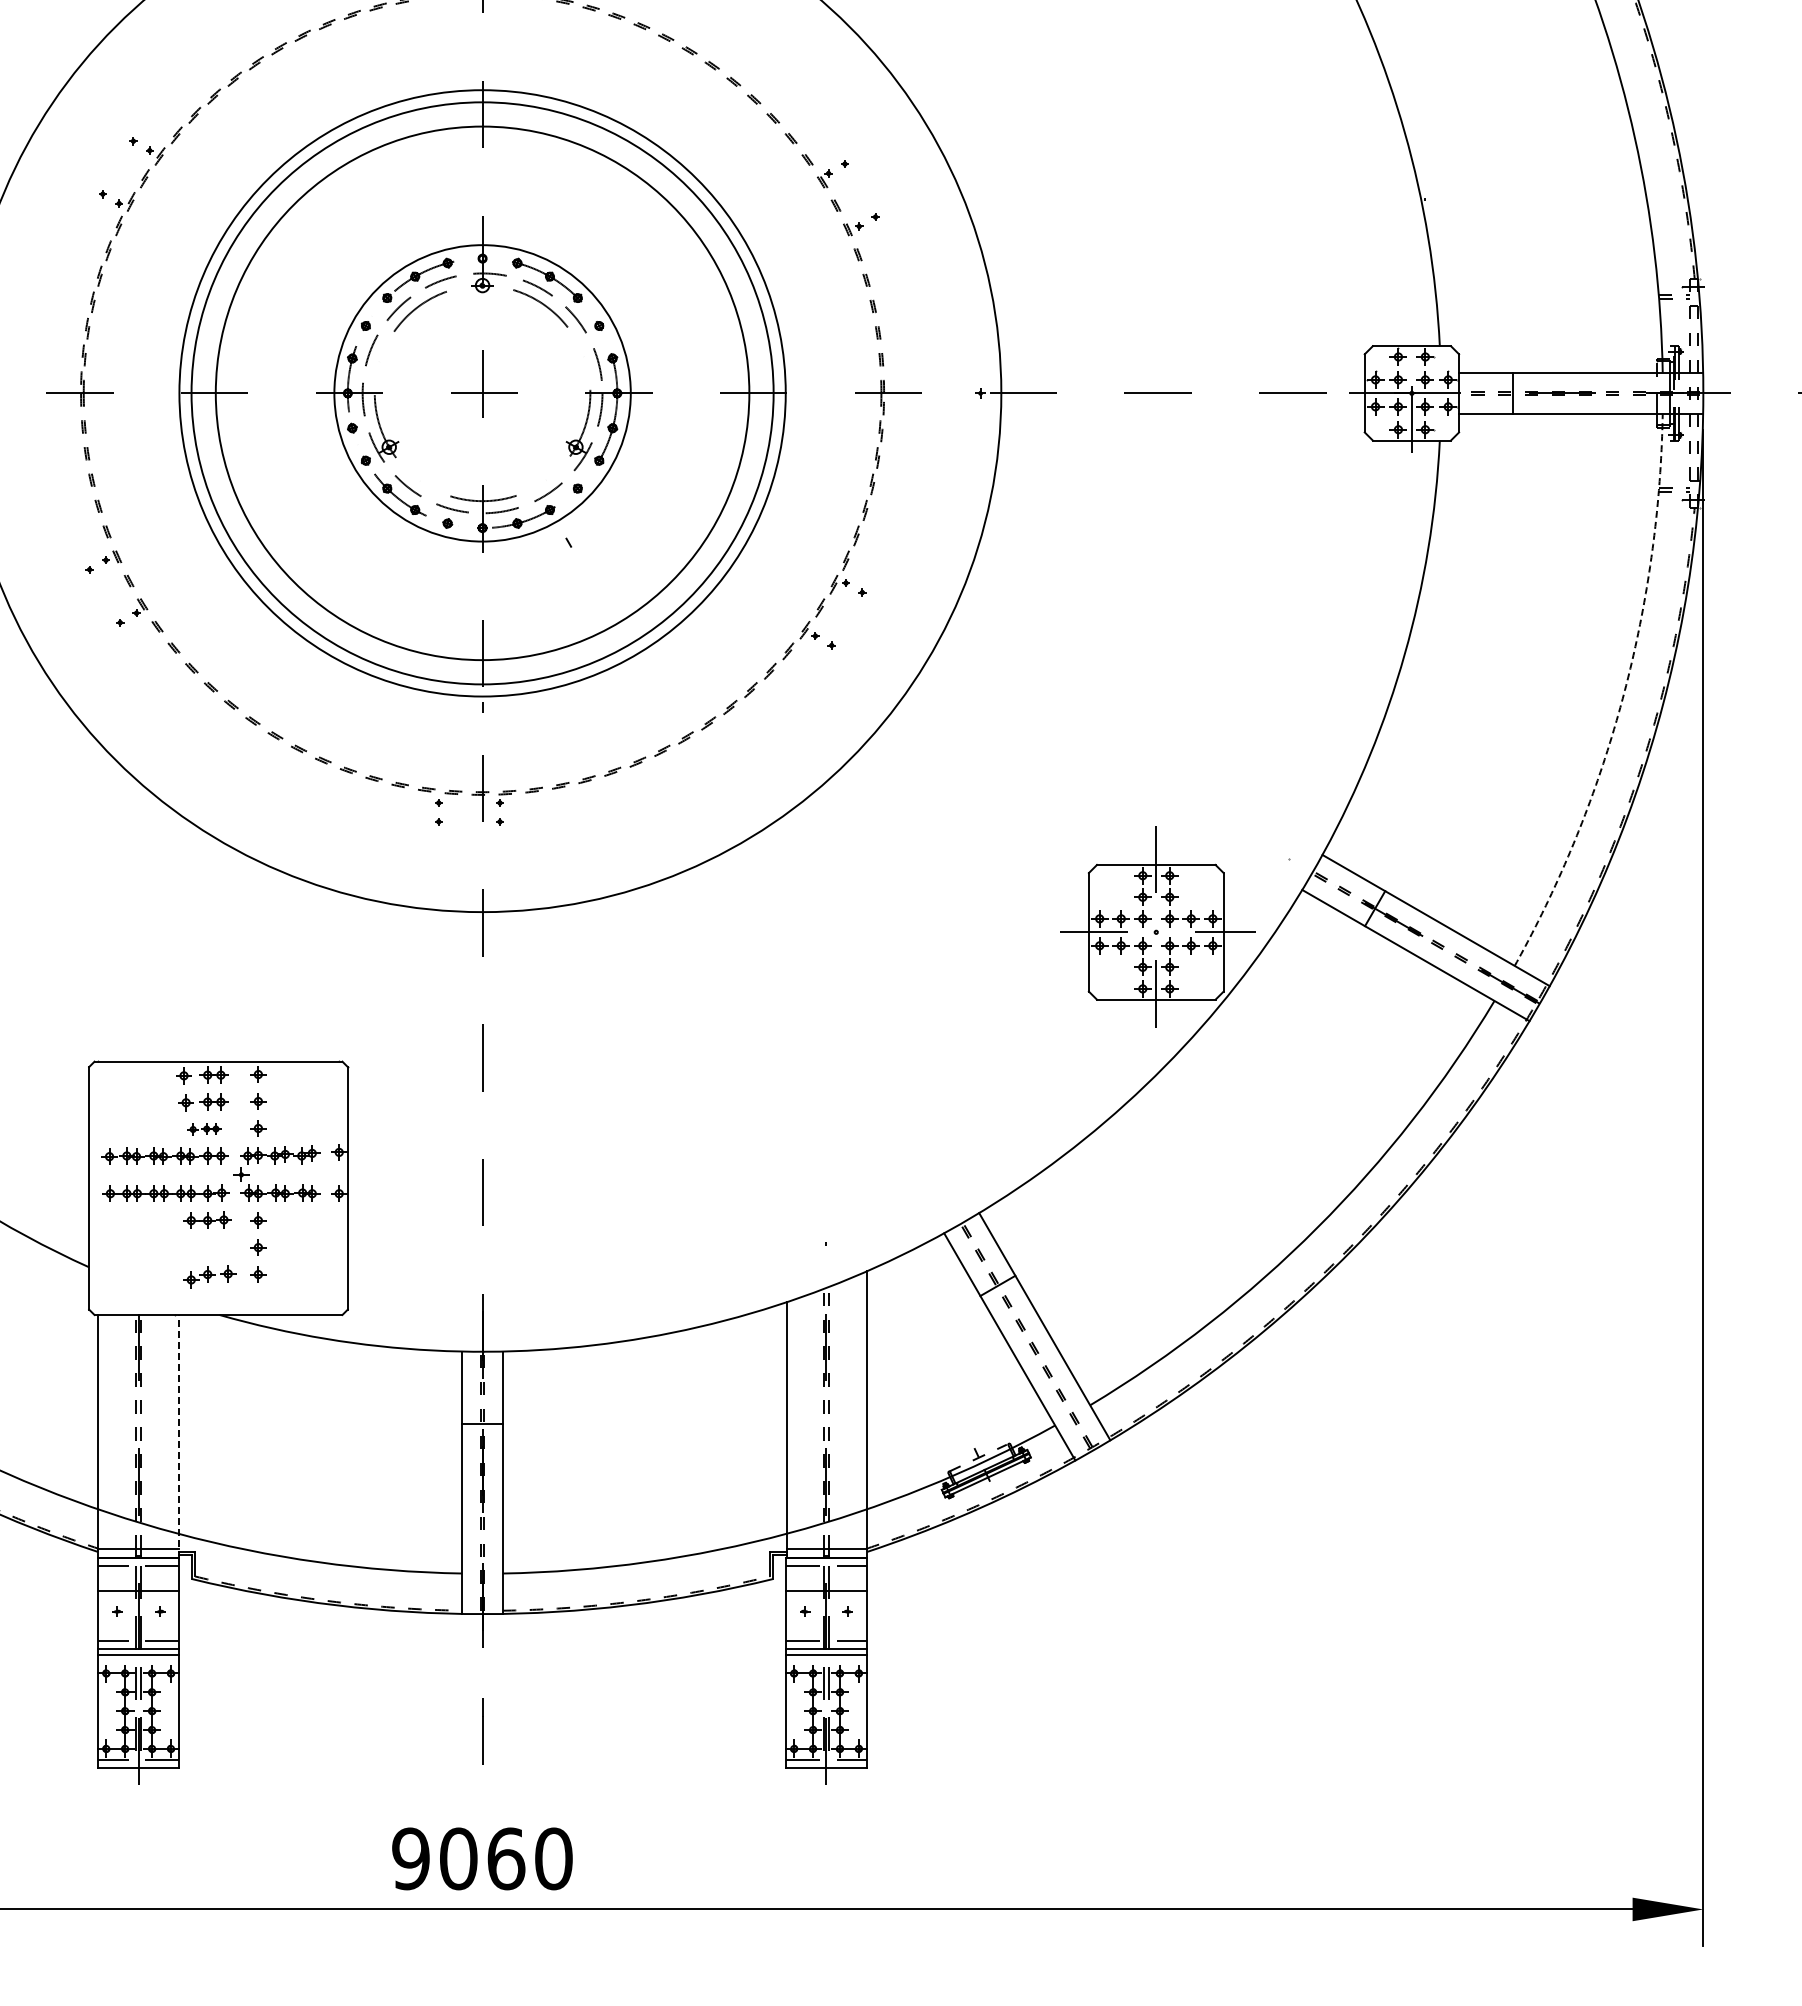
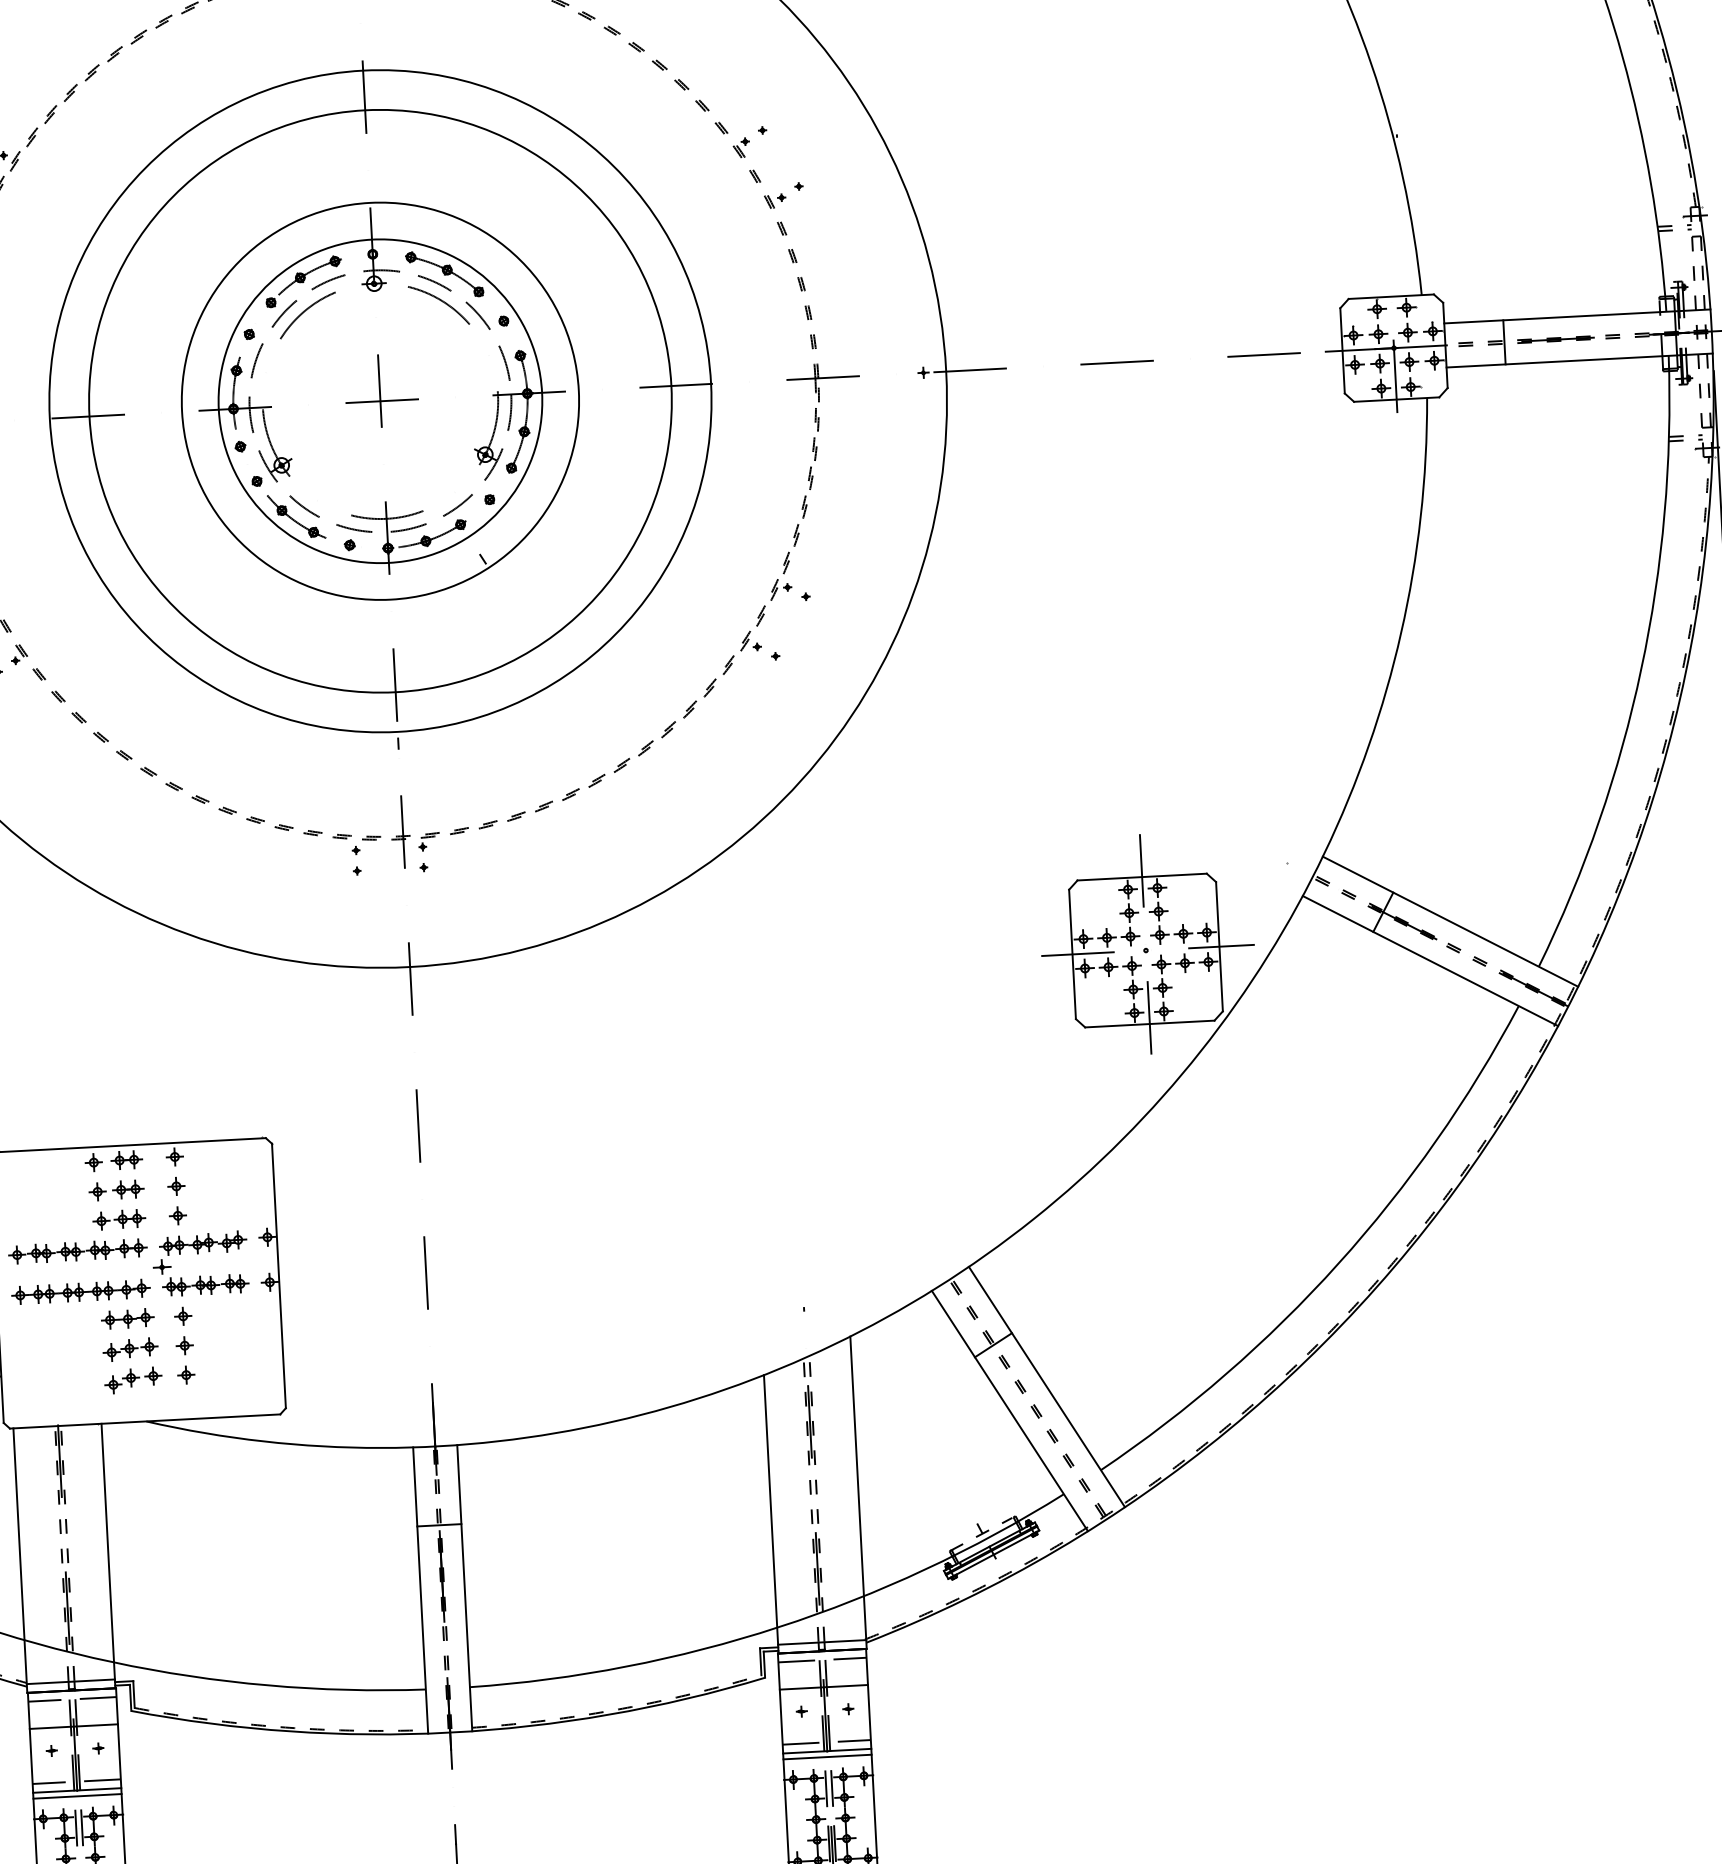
circle: (482, 393) -> (380, 401), size x0.62
arc: (1622, 698) -> (1641, 668), dashed -> solid
part: (204, 1128) -> (119, 1218), size x1.43
part: (208, 1248) -> (130, 1349), added
line: (178, 1435) -> (108, 1555), dashed -> solid

